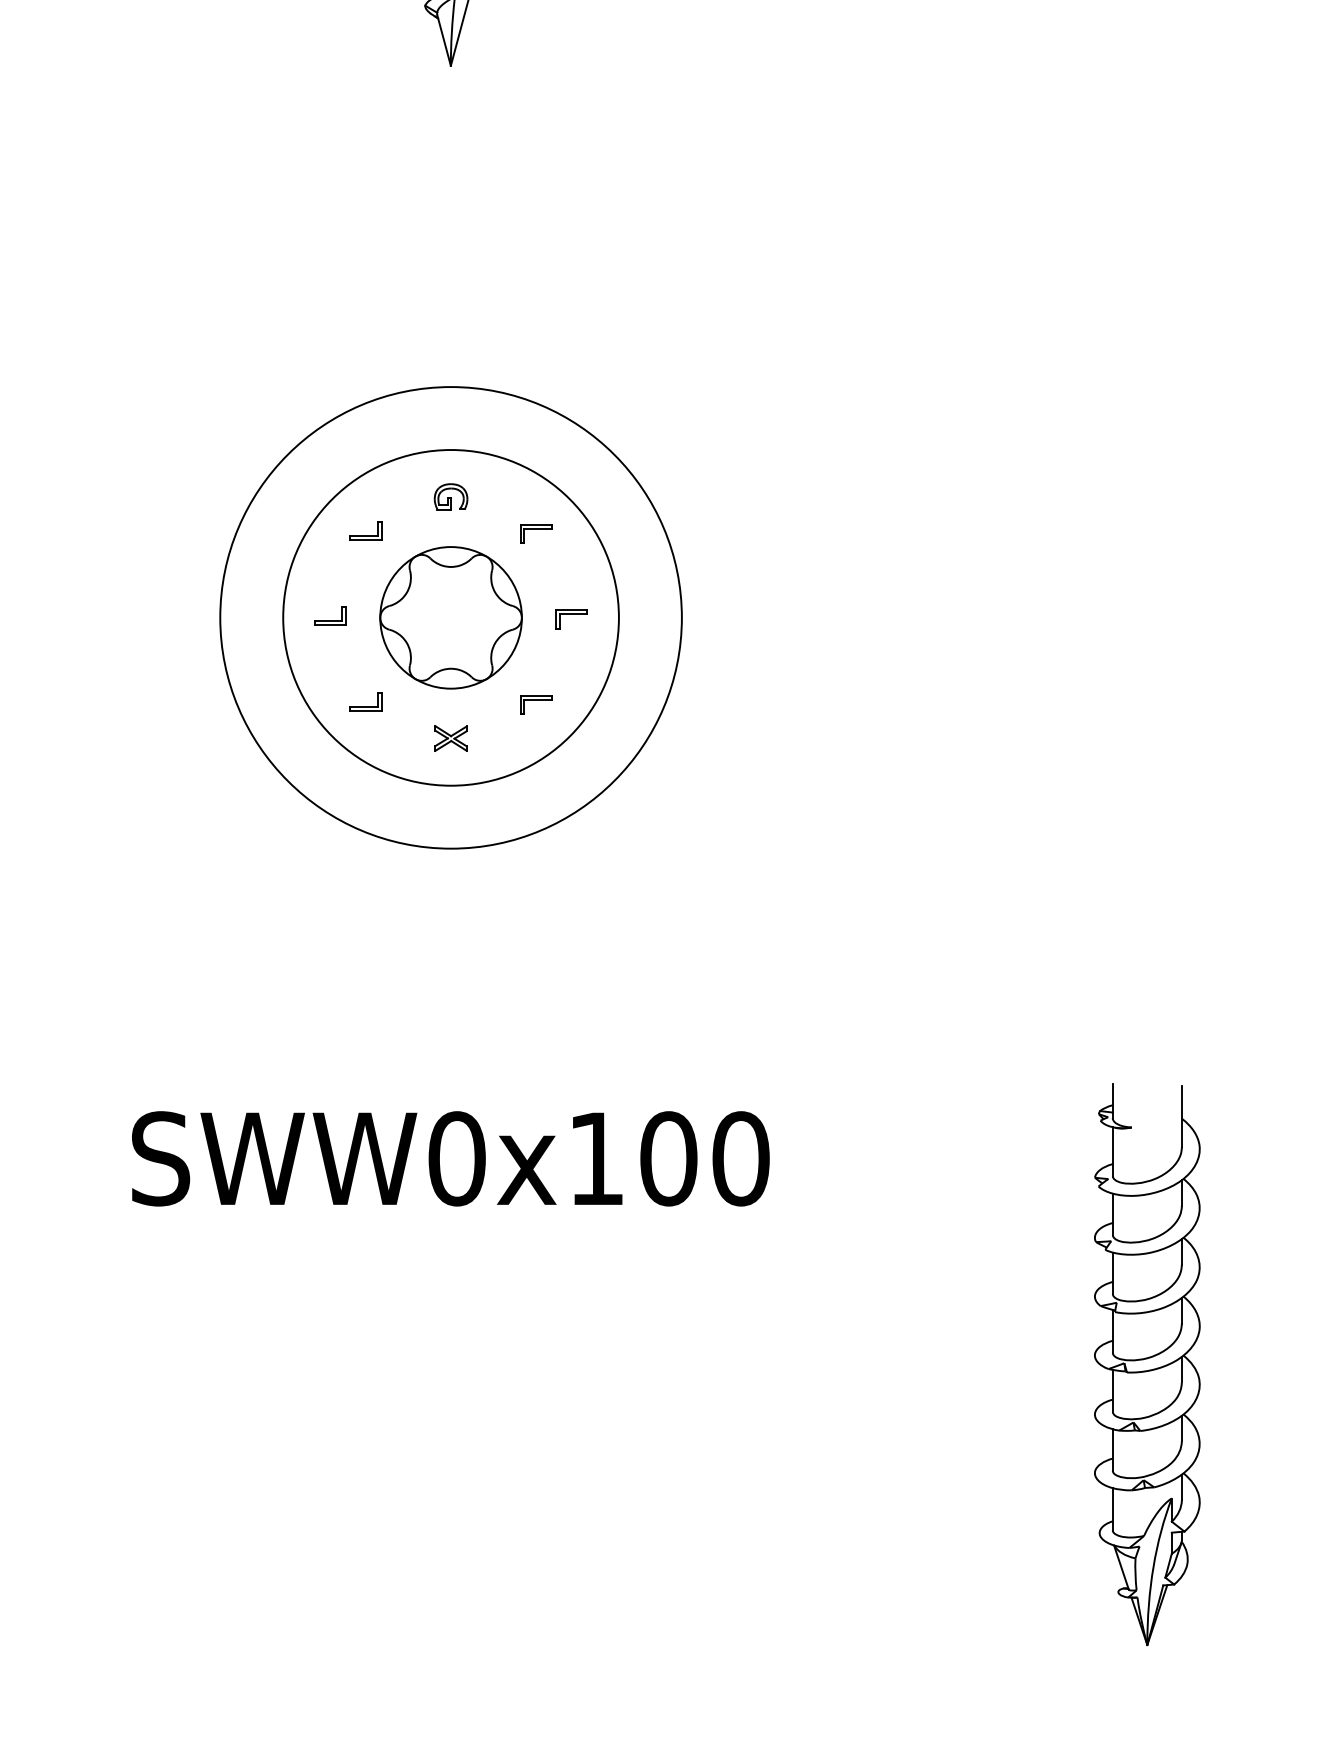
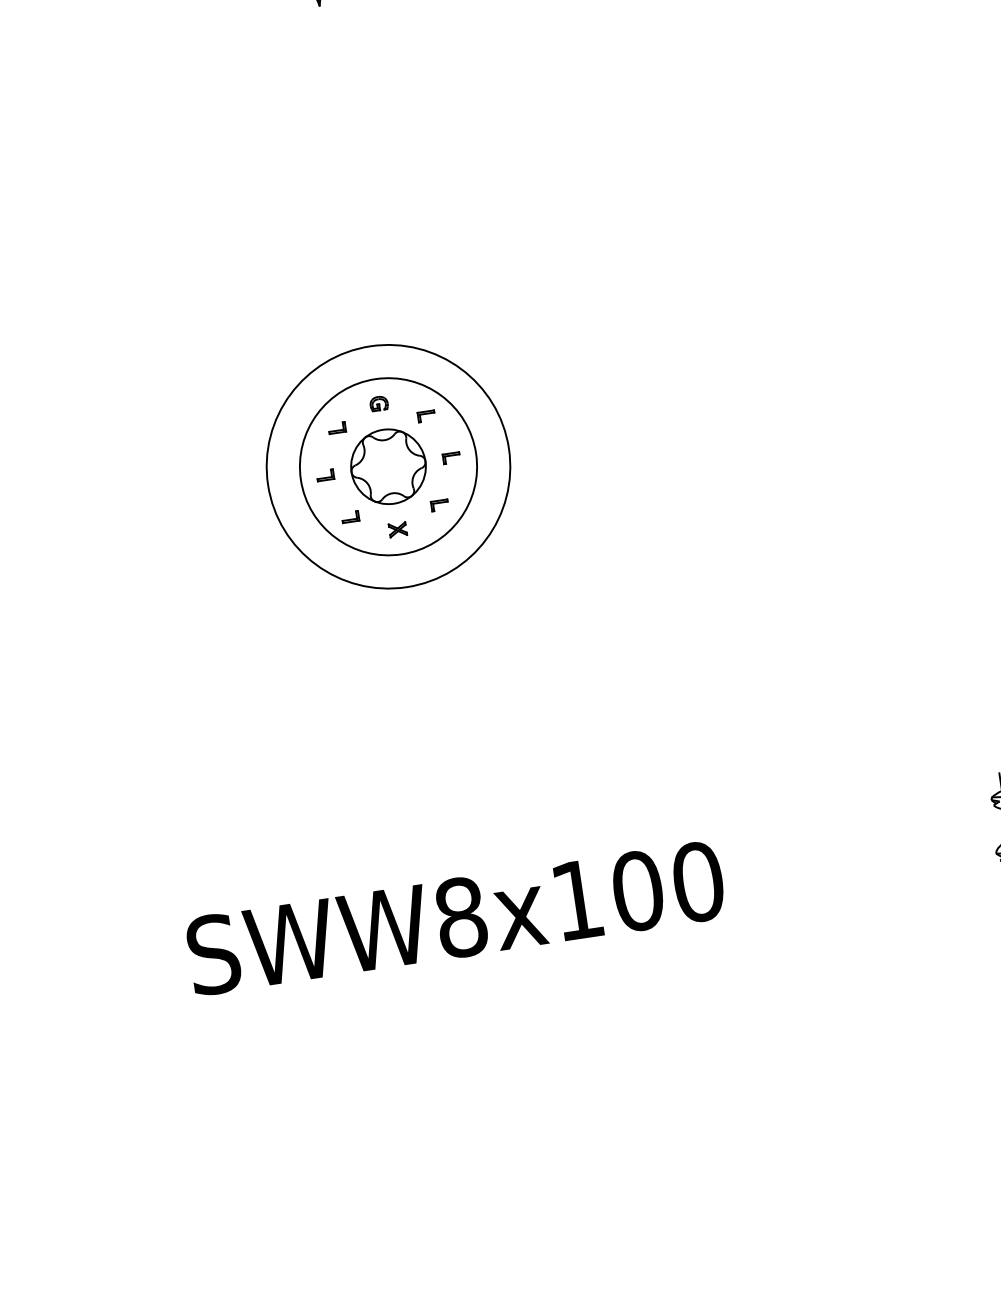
part: (450, 618) -> (388, 467), size x0.62
text: (456, 1158) -> (460, 917), SWW0x100 -> SWW8x100

